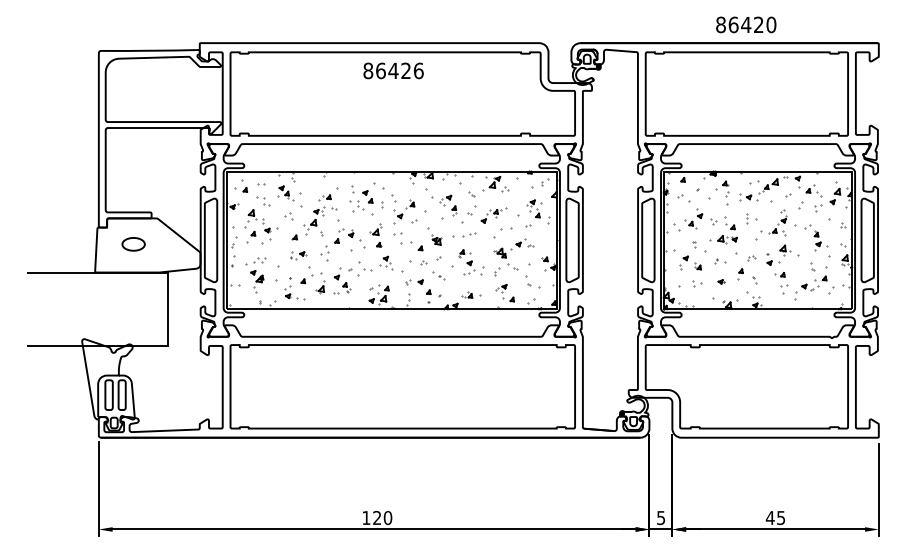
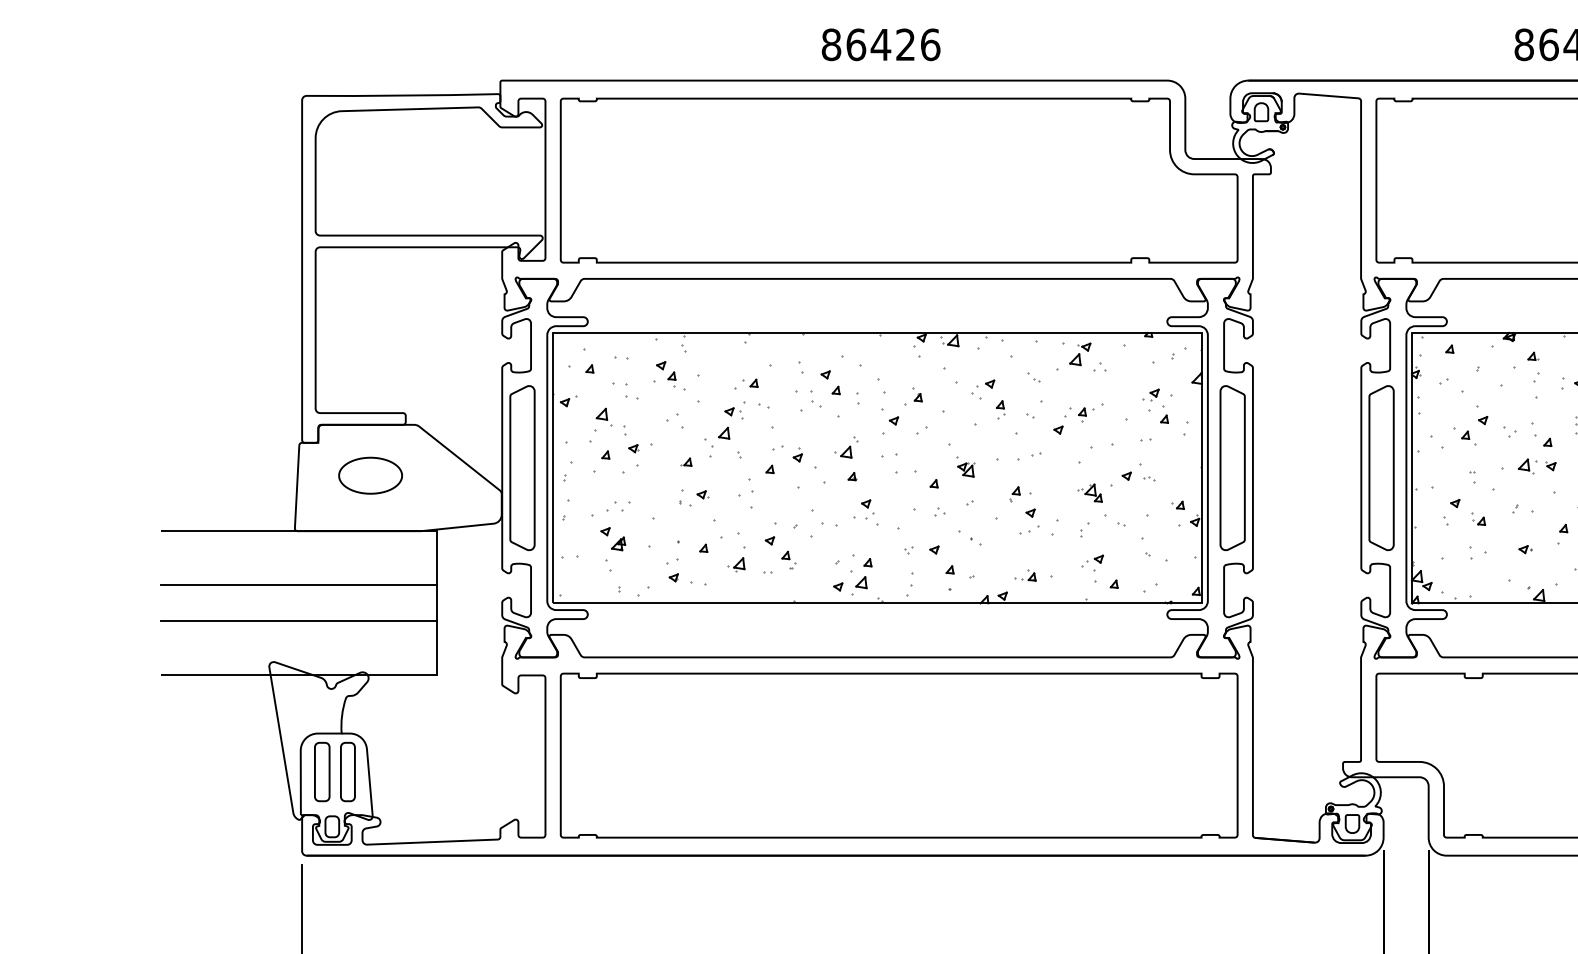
text: (393, 70) -> (880, 43), moved
part: (133, 244) -> (370, 476), size x1.43
line: (97, 300) -> (299, 586), added
line: (97, 318) -> (299, 621), added

